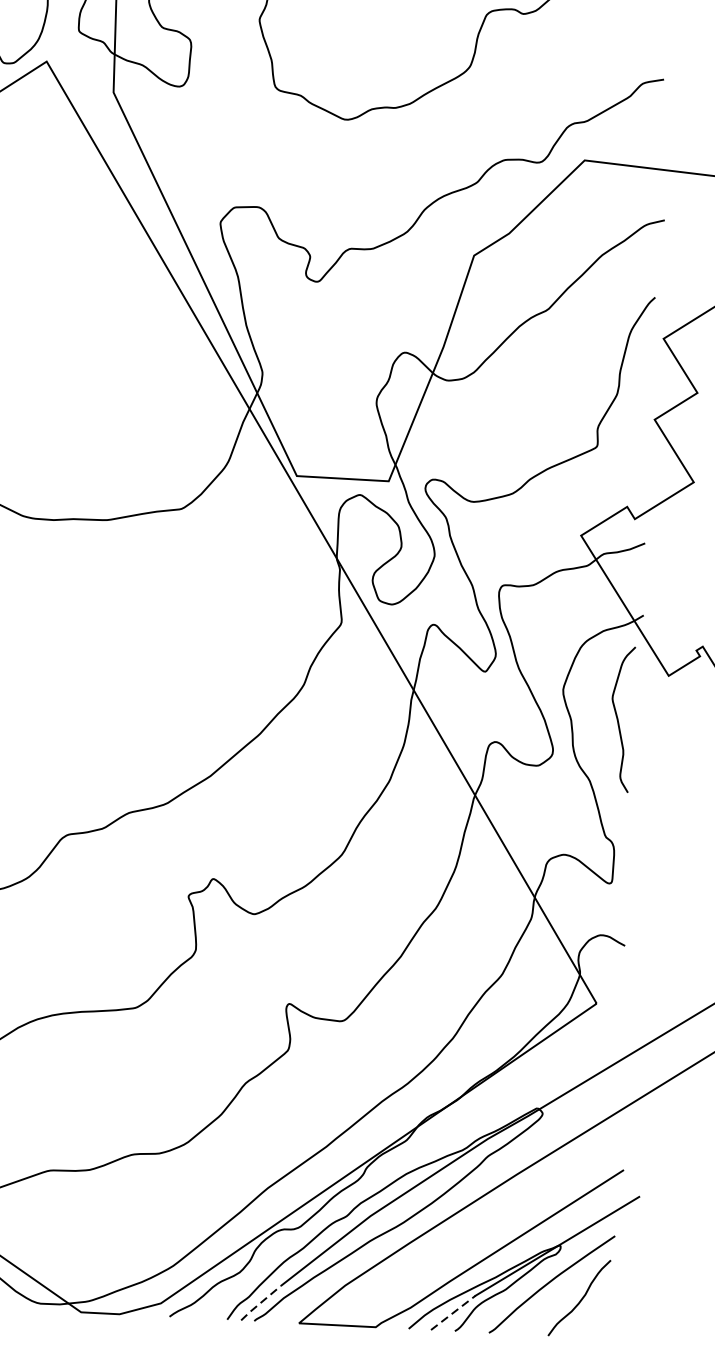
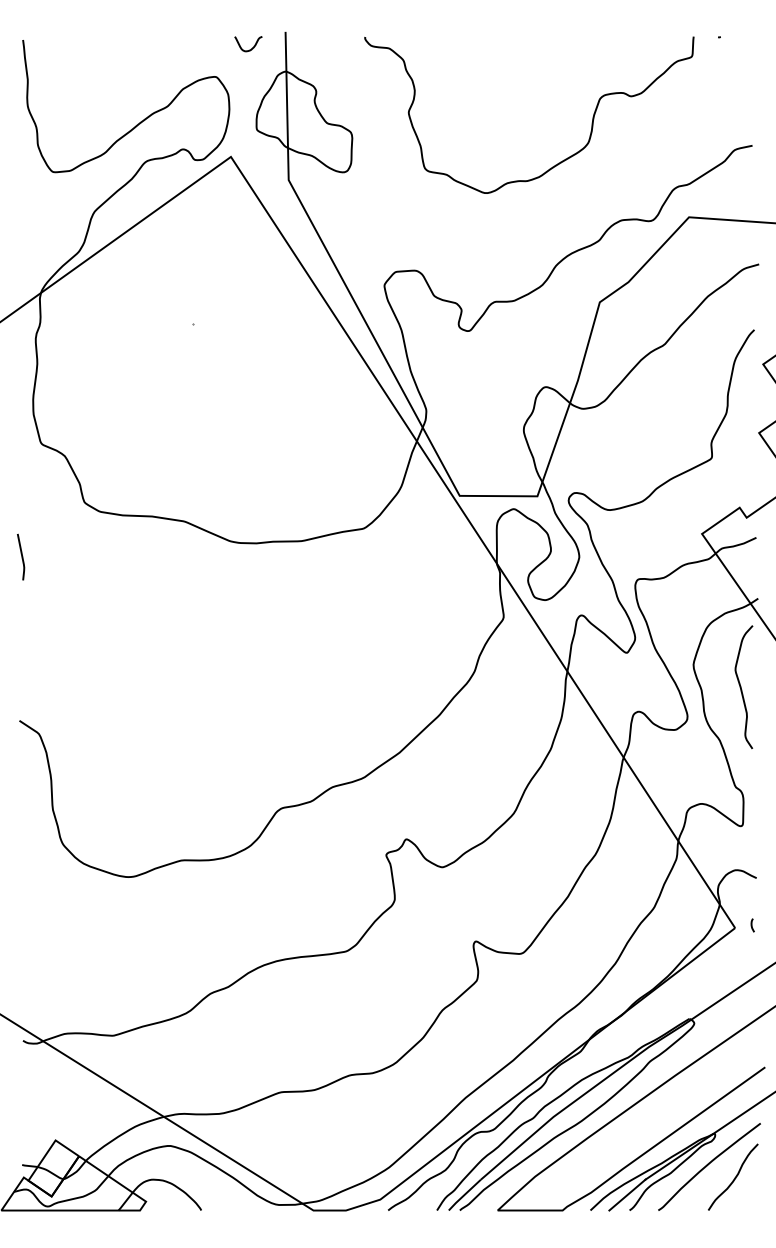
curve: (617, 1001) -> (752, 925), added
line: (260, 1303) -> (464, 1195), dashed -> solid
line: (453, 1313) -> (627, 1195), dashed -> solid

